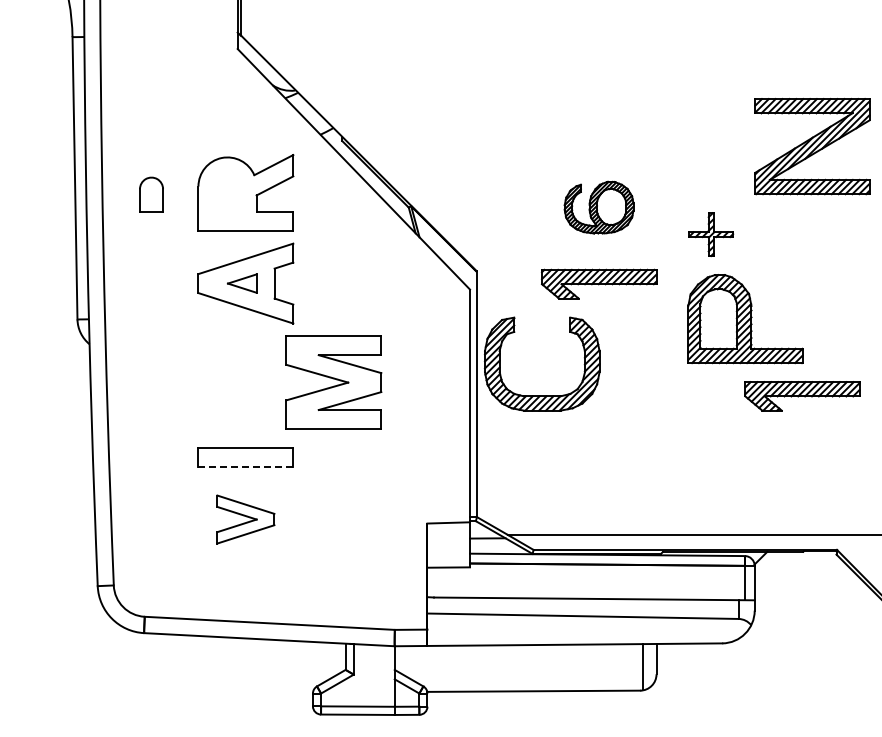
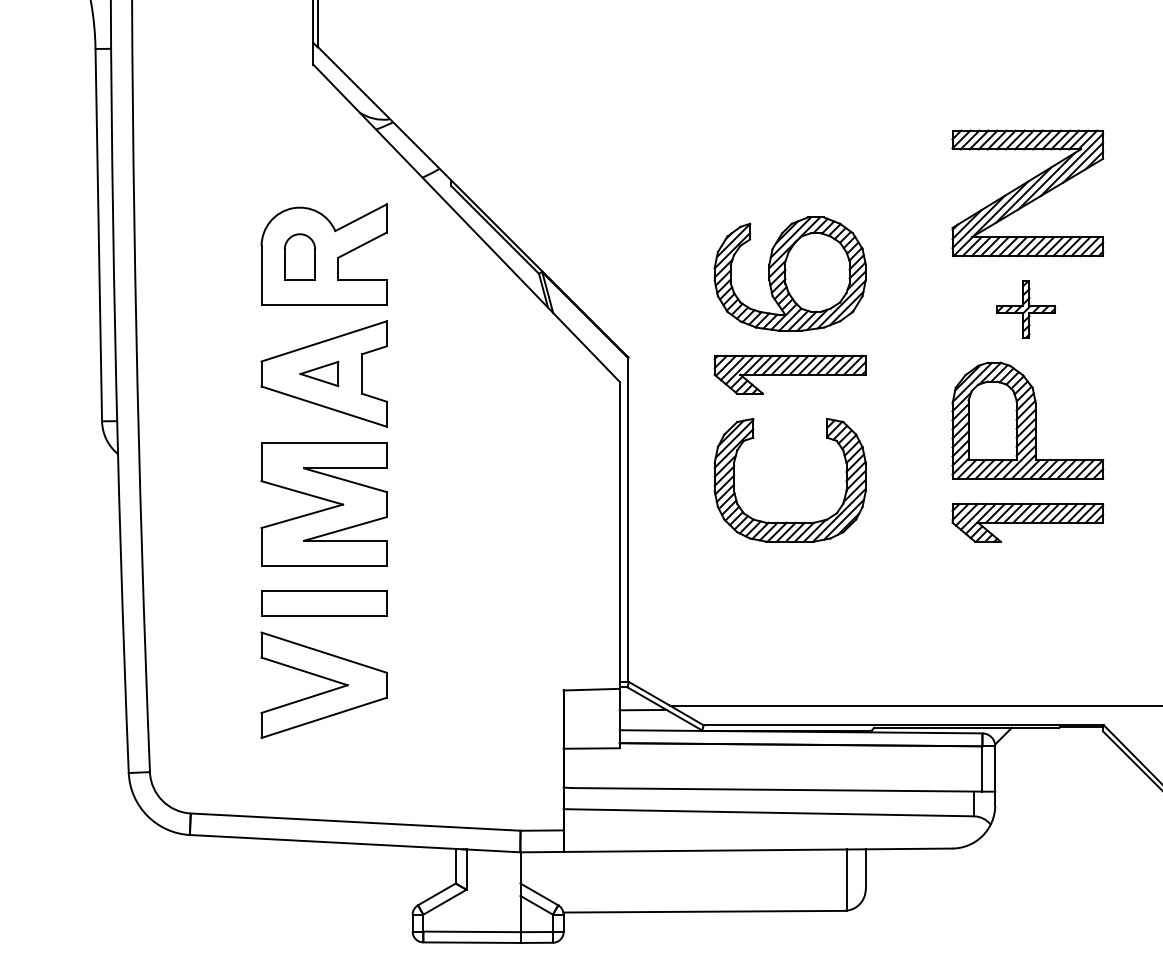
part: (812, 146) -> (1027, 193), moved
part: (151, 194) -> (299, 256), moved
part: (598, 207) -> (789, 273), size x1.67
part: (711, 234) -> (1026, 309), moved
part: (745, 319) -> (1027, 421), moved
part: (333, 382) -> (323, 504), moved
part: (541, 395) -> (789, 521), moved
part: (802, 396) -> (1027, 522), moved
line: (245, 466) -> (323, 615), dashed -> solid
part: (245, 519) -> (323, 685), size x1.67

